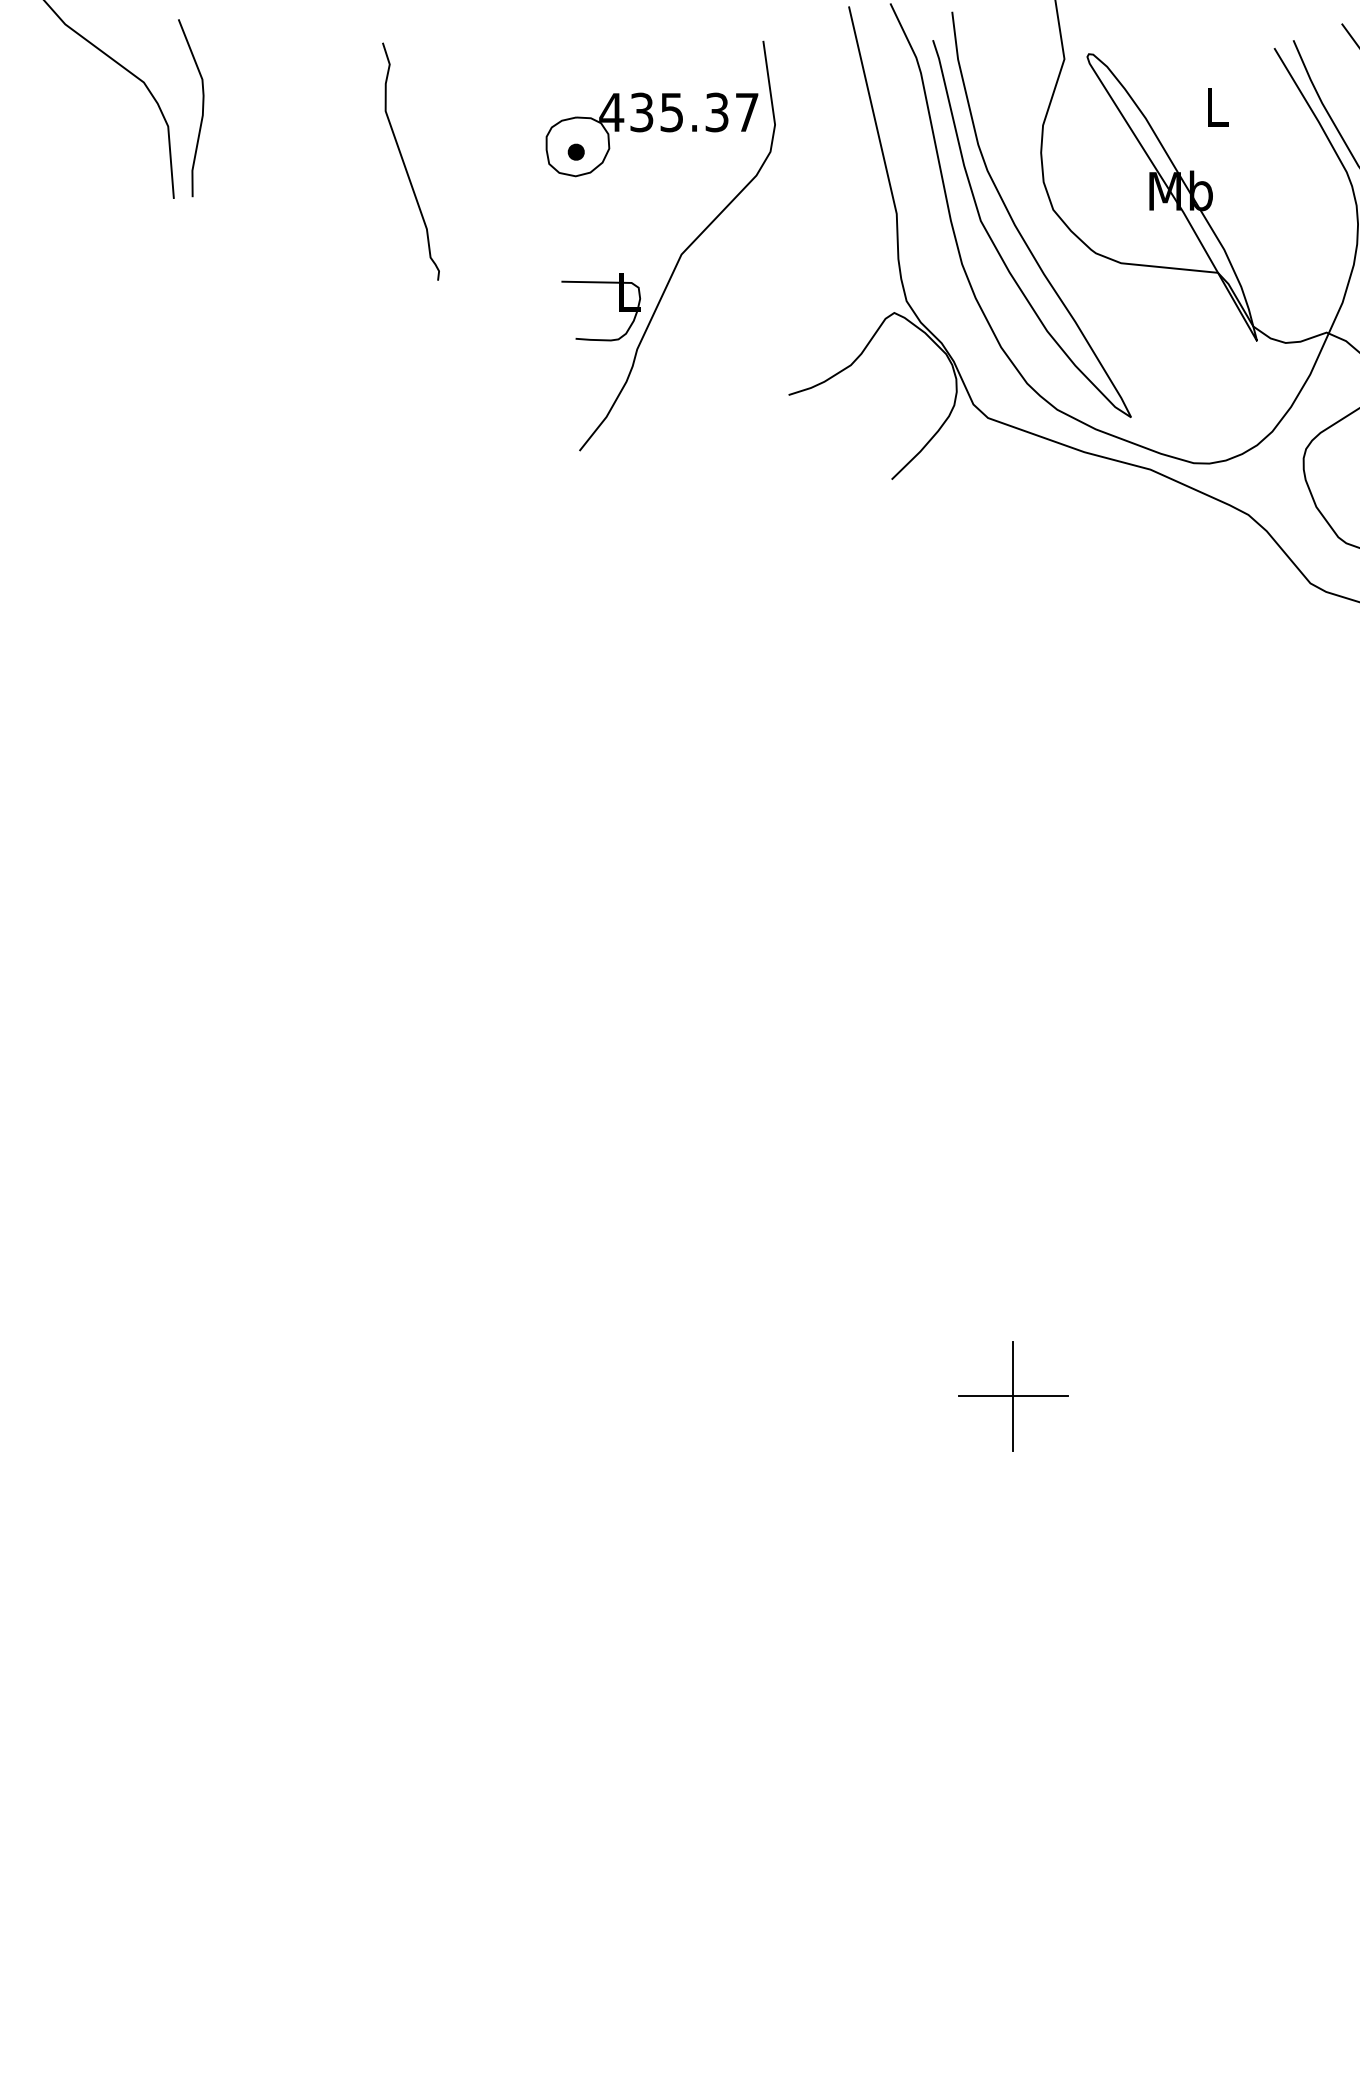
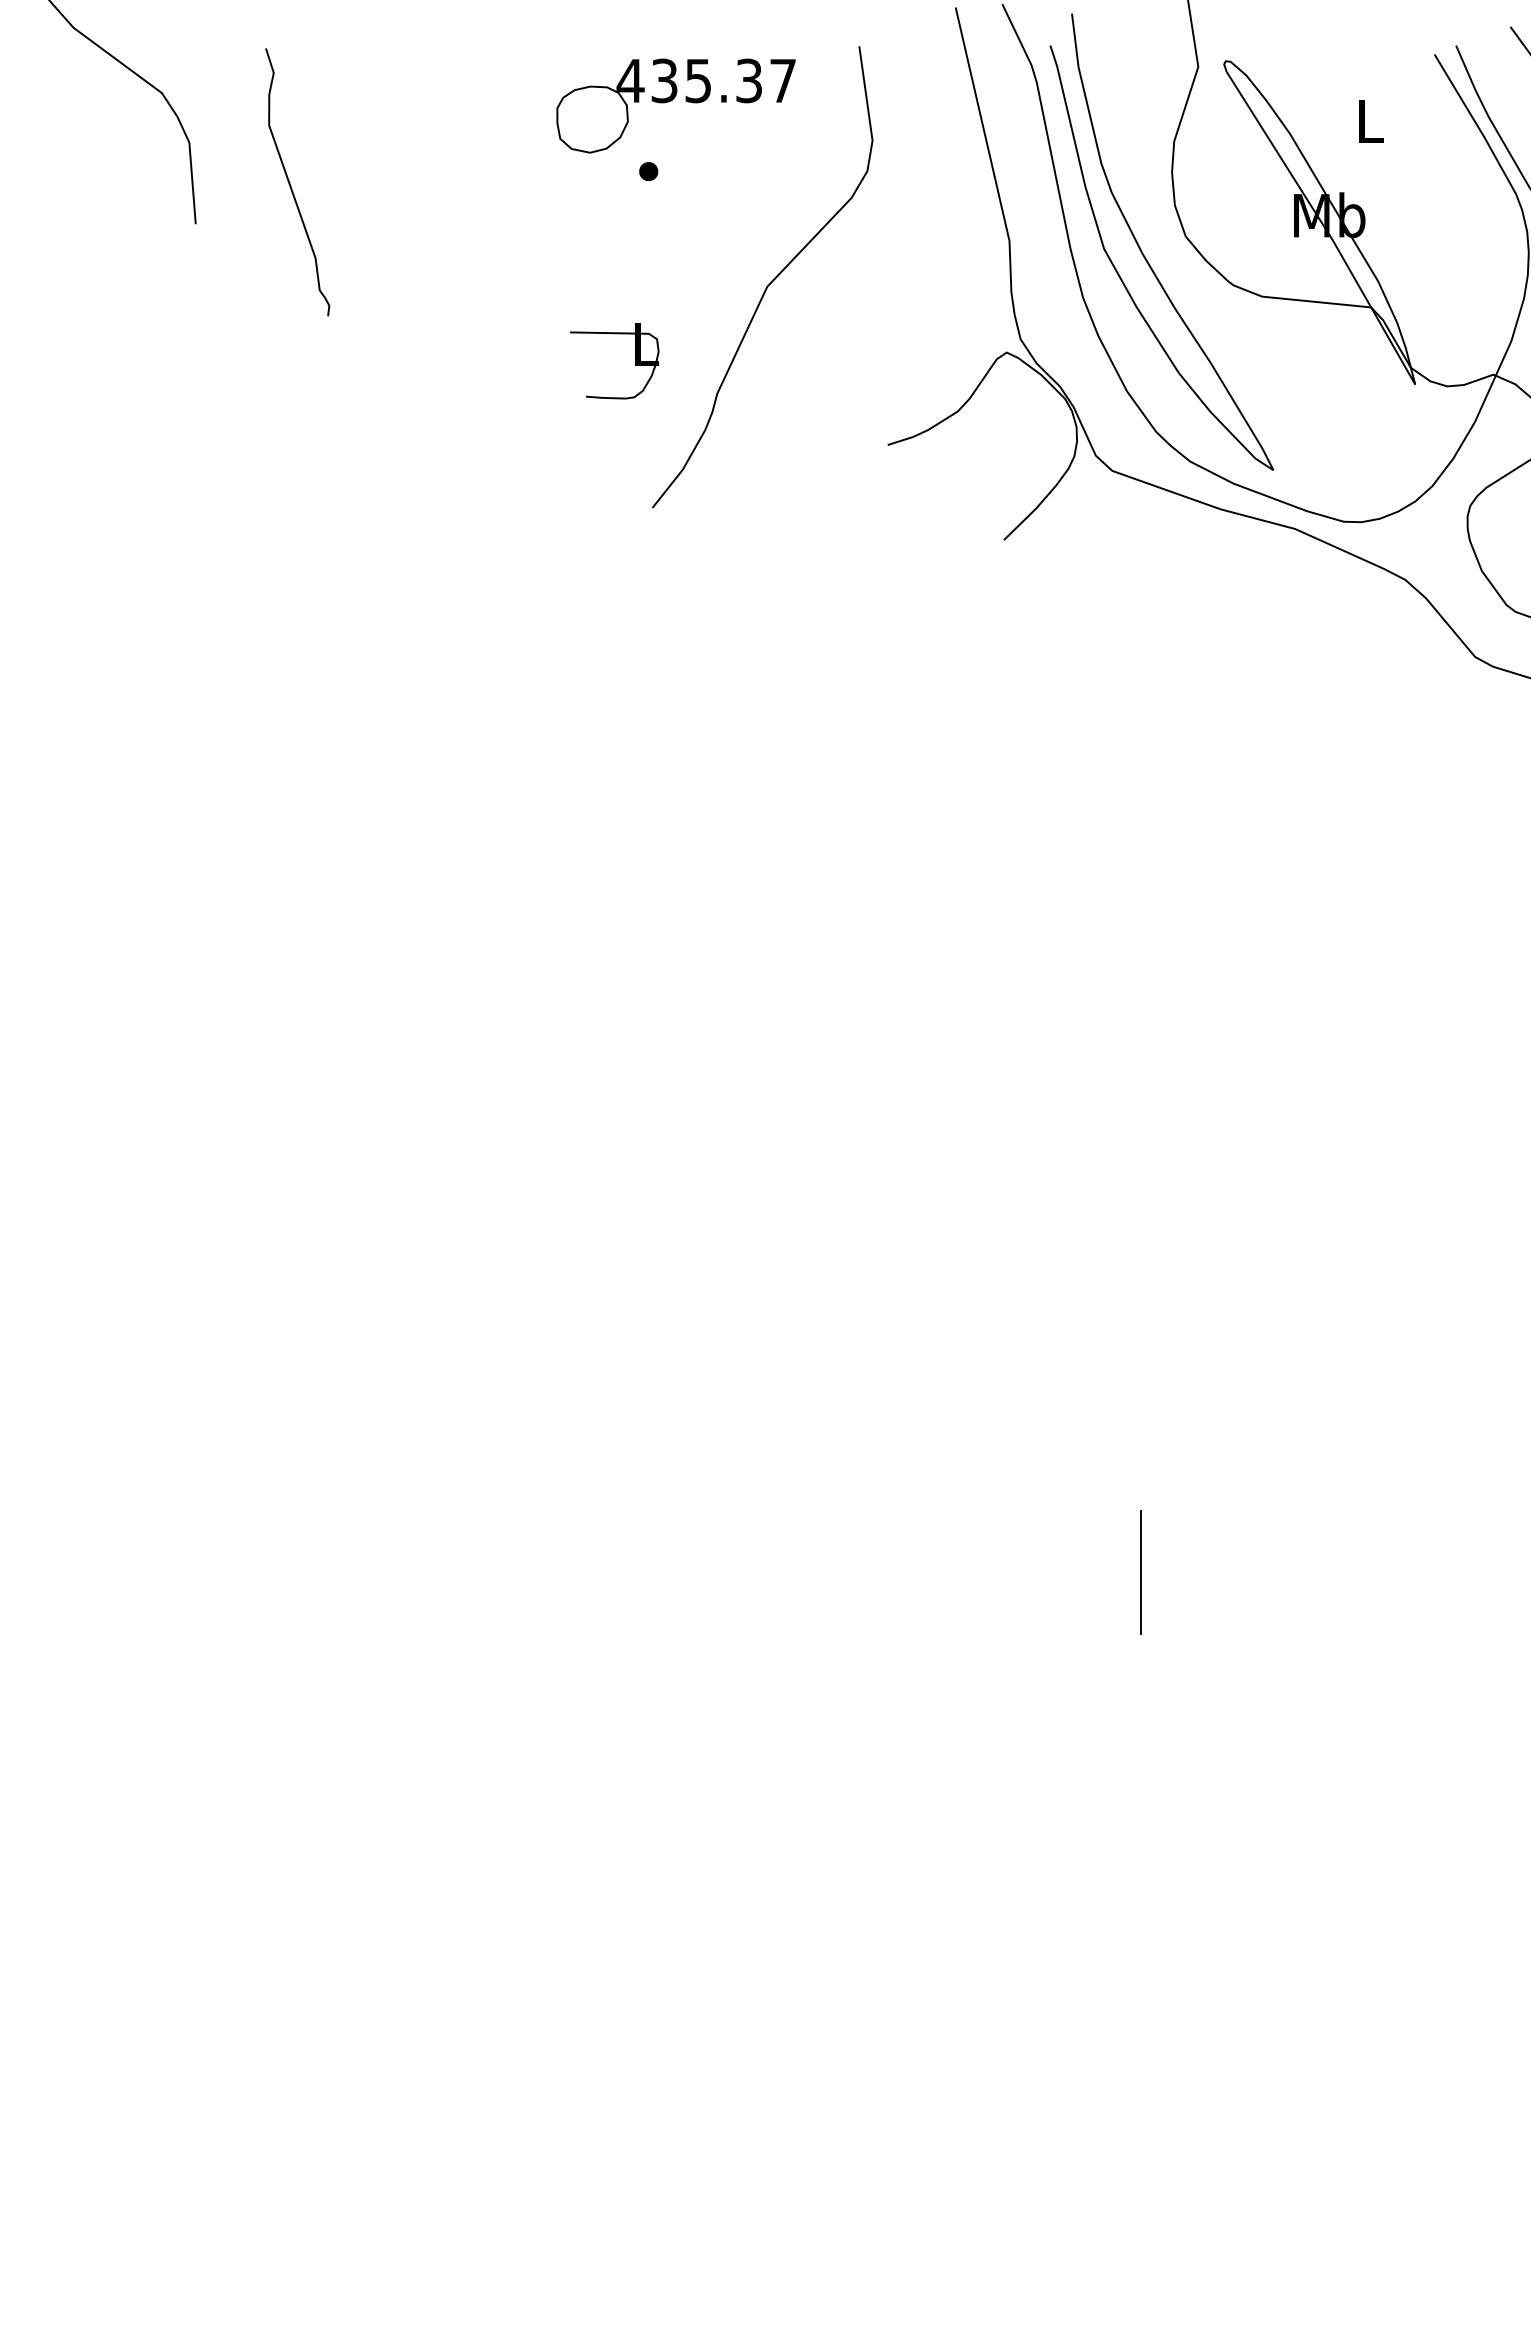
curve: (202, 108) -> (227, 122), removed
part: (651, 134) -> (675, 105), moved
curve: (405, 164) -> (291, 185), moved
part: (619, 307) -> (635, 361), moved
line: (1013, 1396) -> (1140, 1572), removed

